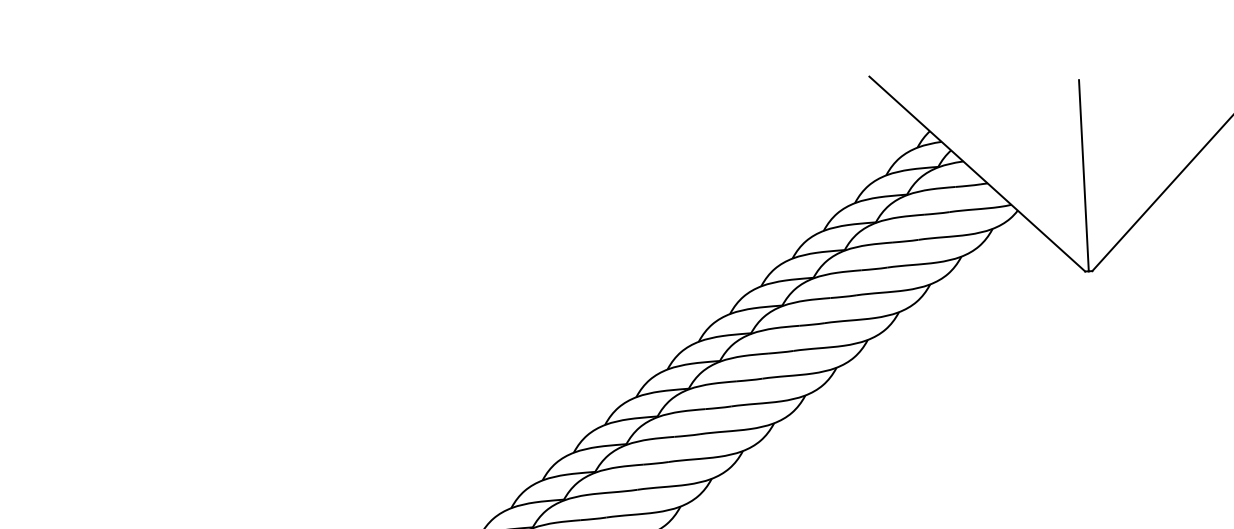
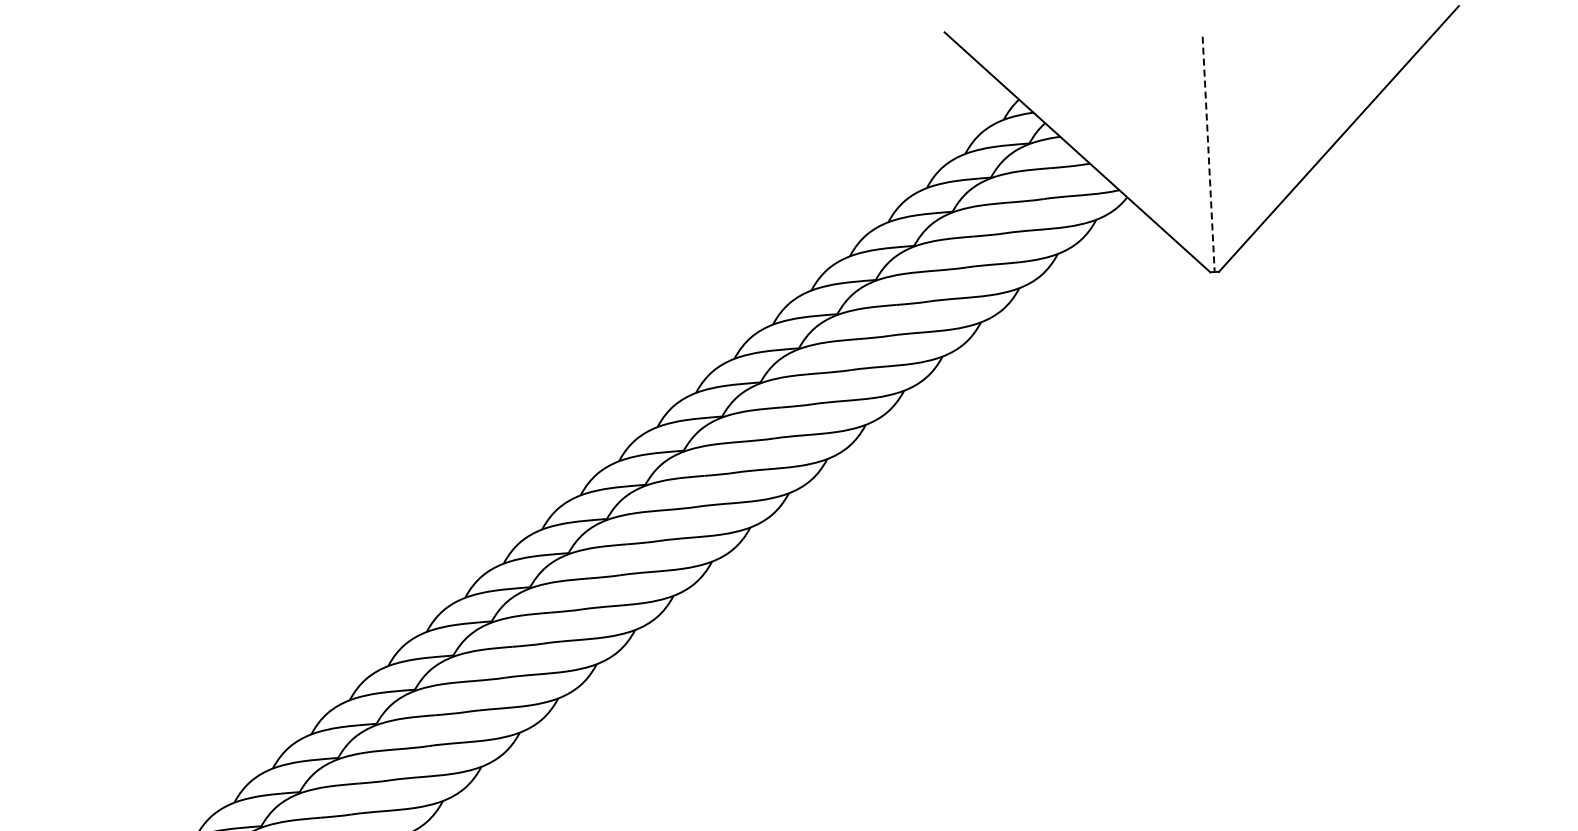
line: (1083, 175) -> (1208, 154), solid -> dashed

